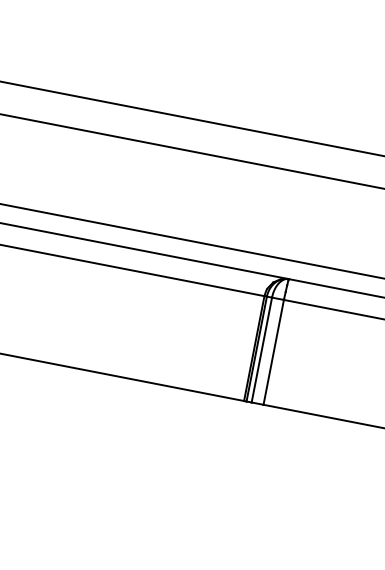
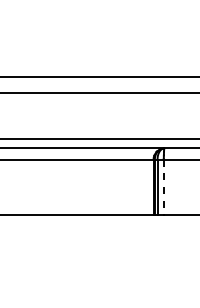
line: (273, 353) -> (163, 187), solid -> dashed

